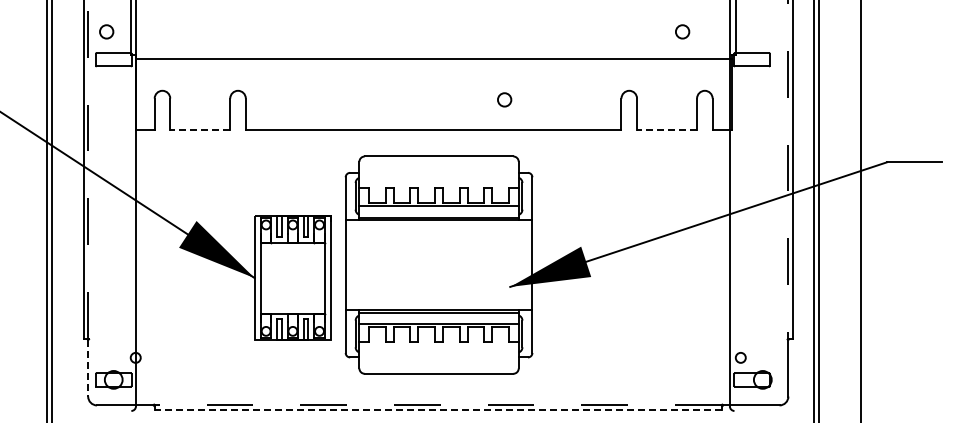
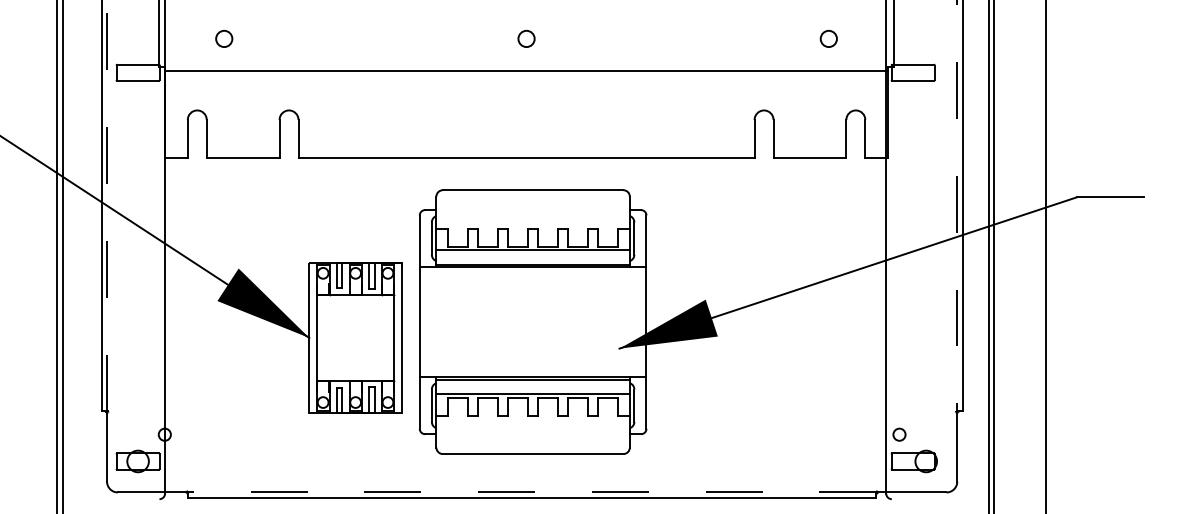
circle: (106, 31) -> (224, 38), moved
circle: (504, 99) -> (526, 38), moved
line: (199, 129) -> (242, 157), dashed -> solid
line: (666, 129) -> (809, 157), dashed -> solid
line: (88, 368) -> (107, 447), dashed -> solid
line: (437, 409) -> (531, 497), dashed -> solid

